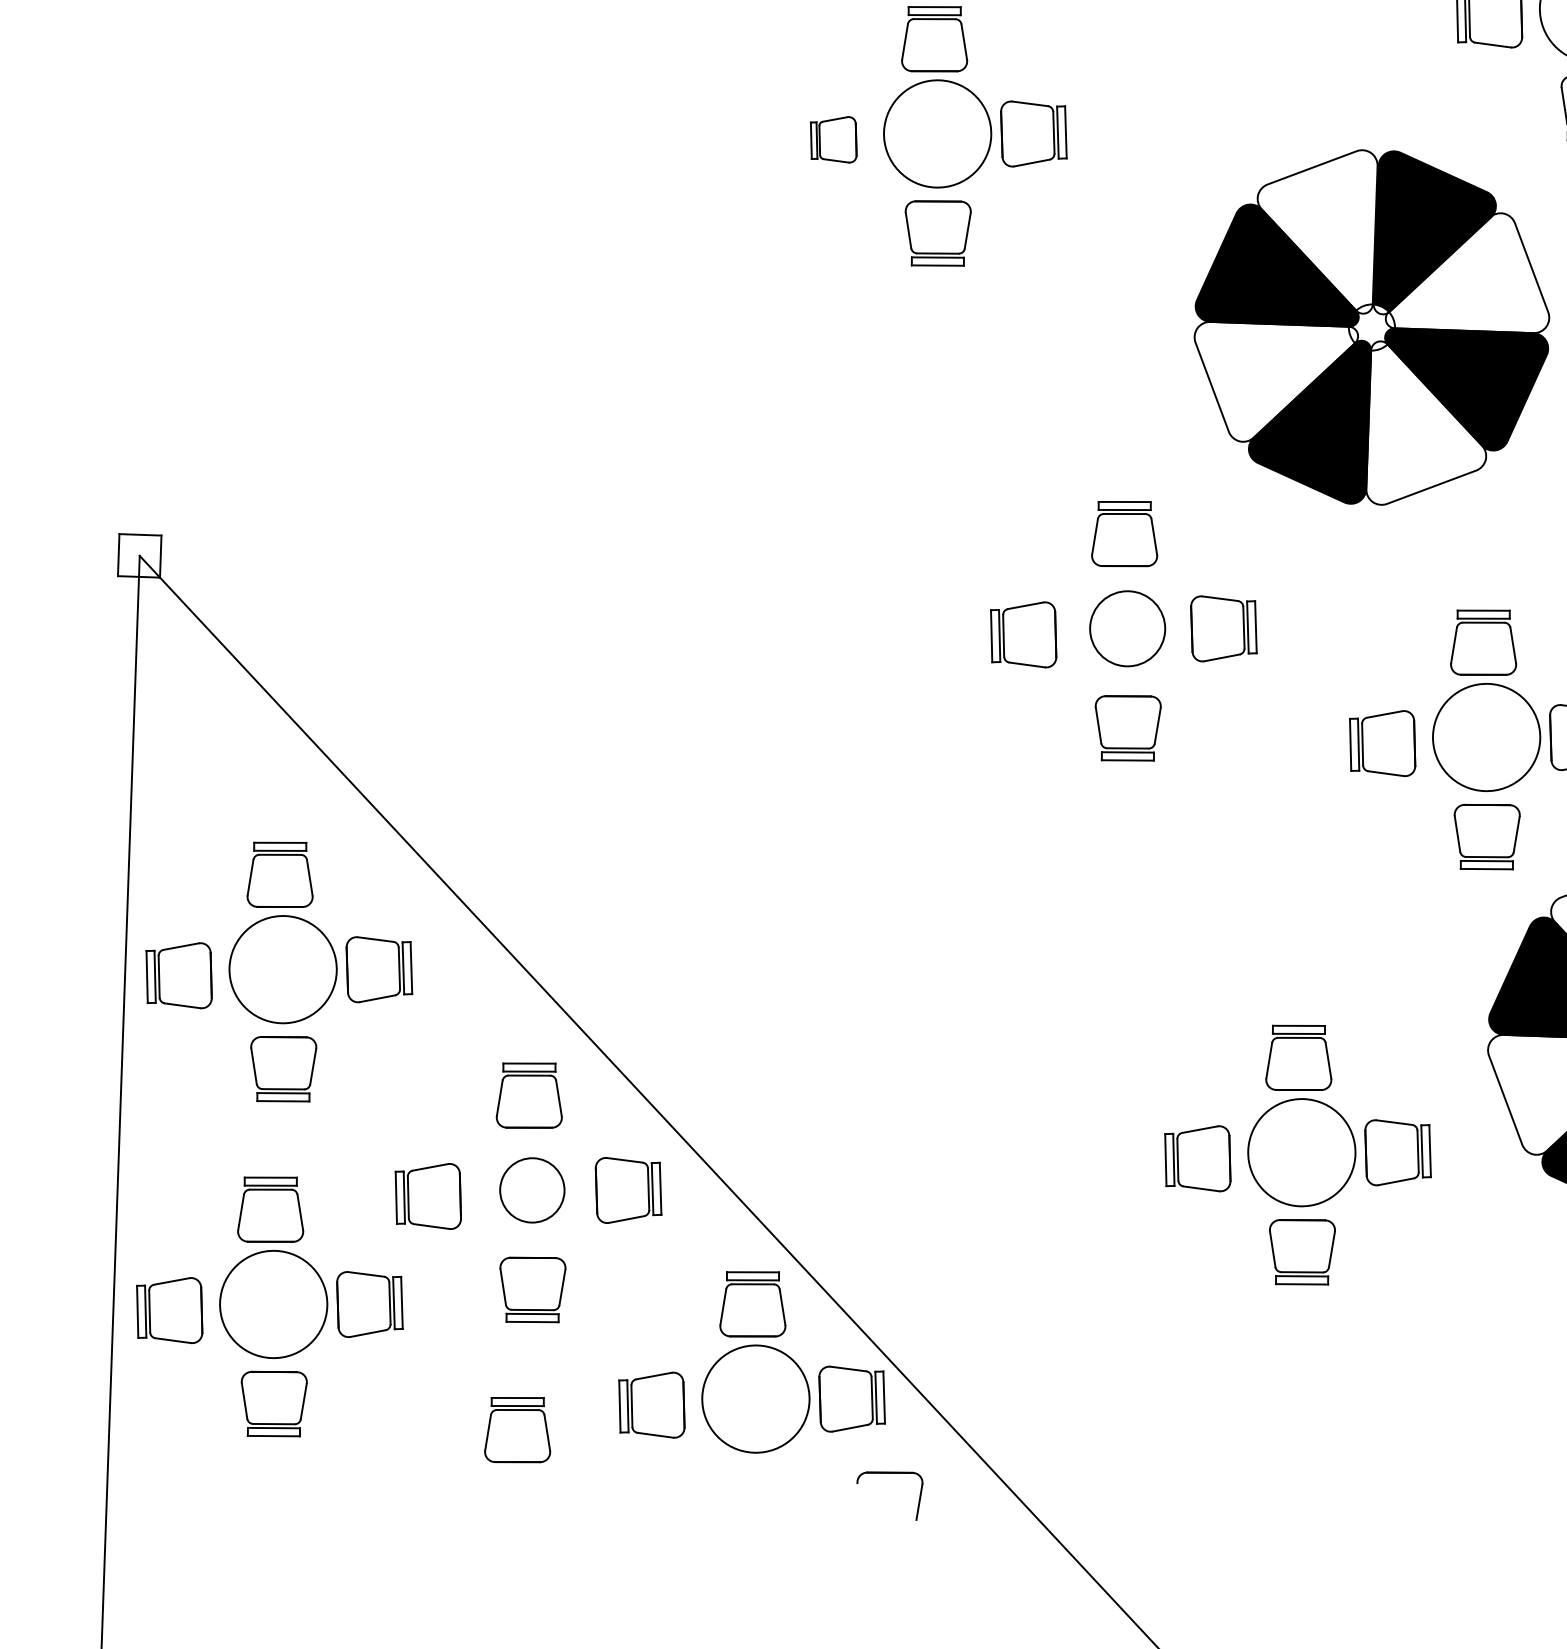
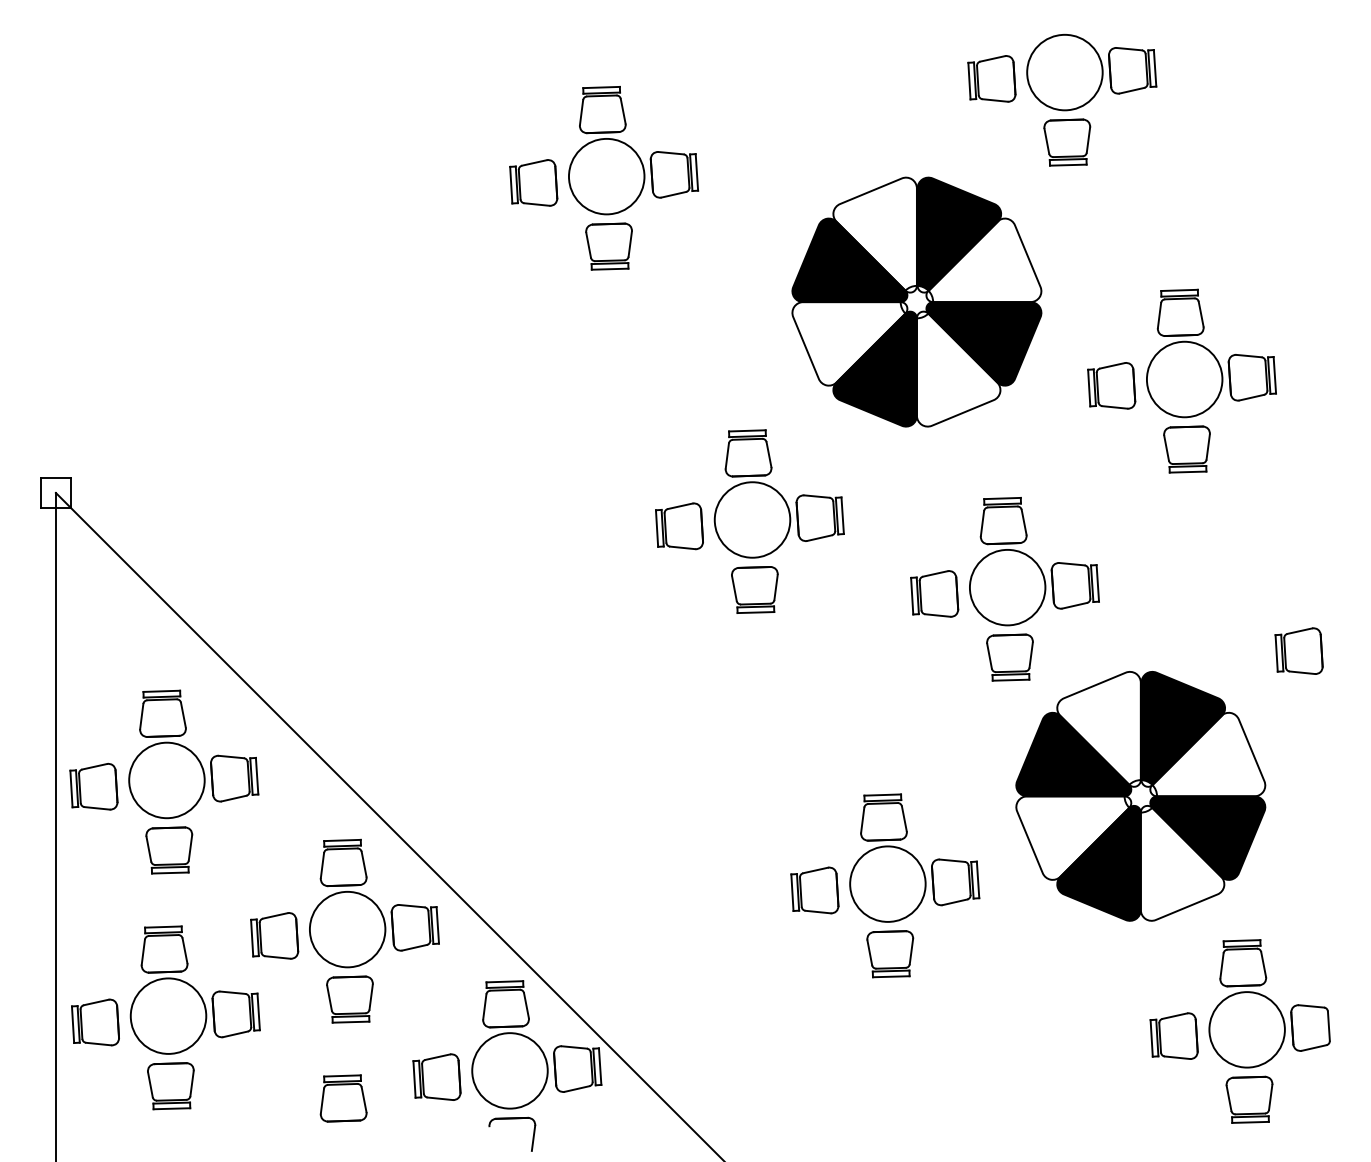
part: (833, 138) -> (533, 182), size x1.43
circle: (1127, 628) -> (752, 519), size x1.43
circle: (532, 1190) -> (347, 929), size x1.67
part: (890, 1474) -> (512, 1119), moved

